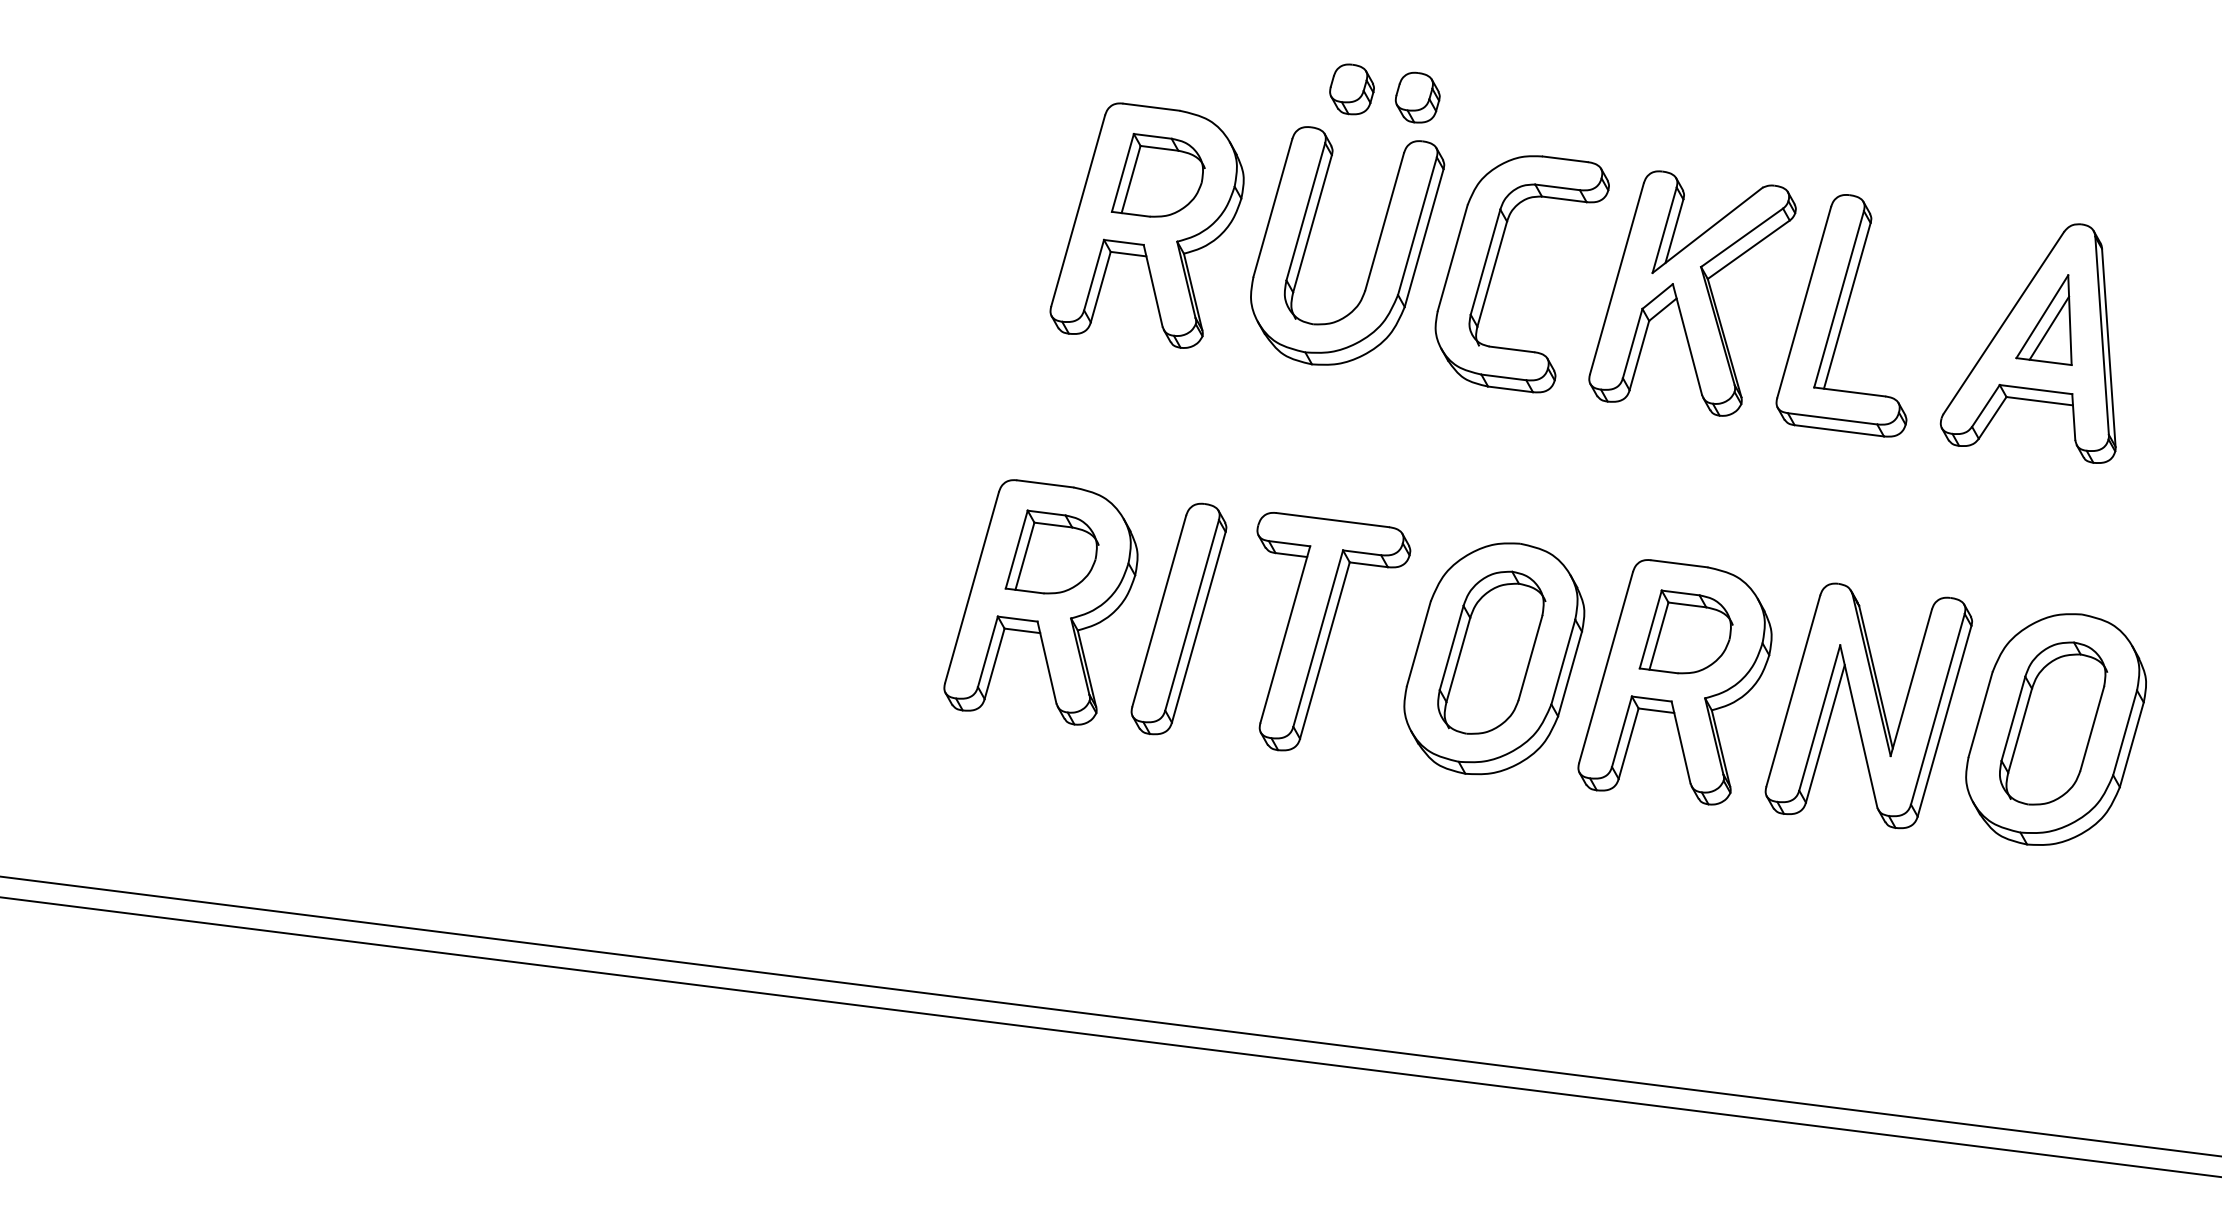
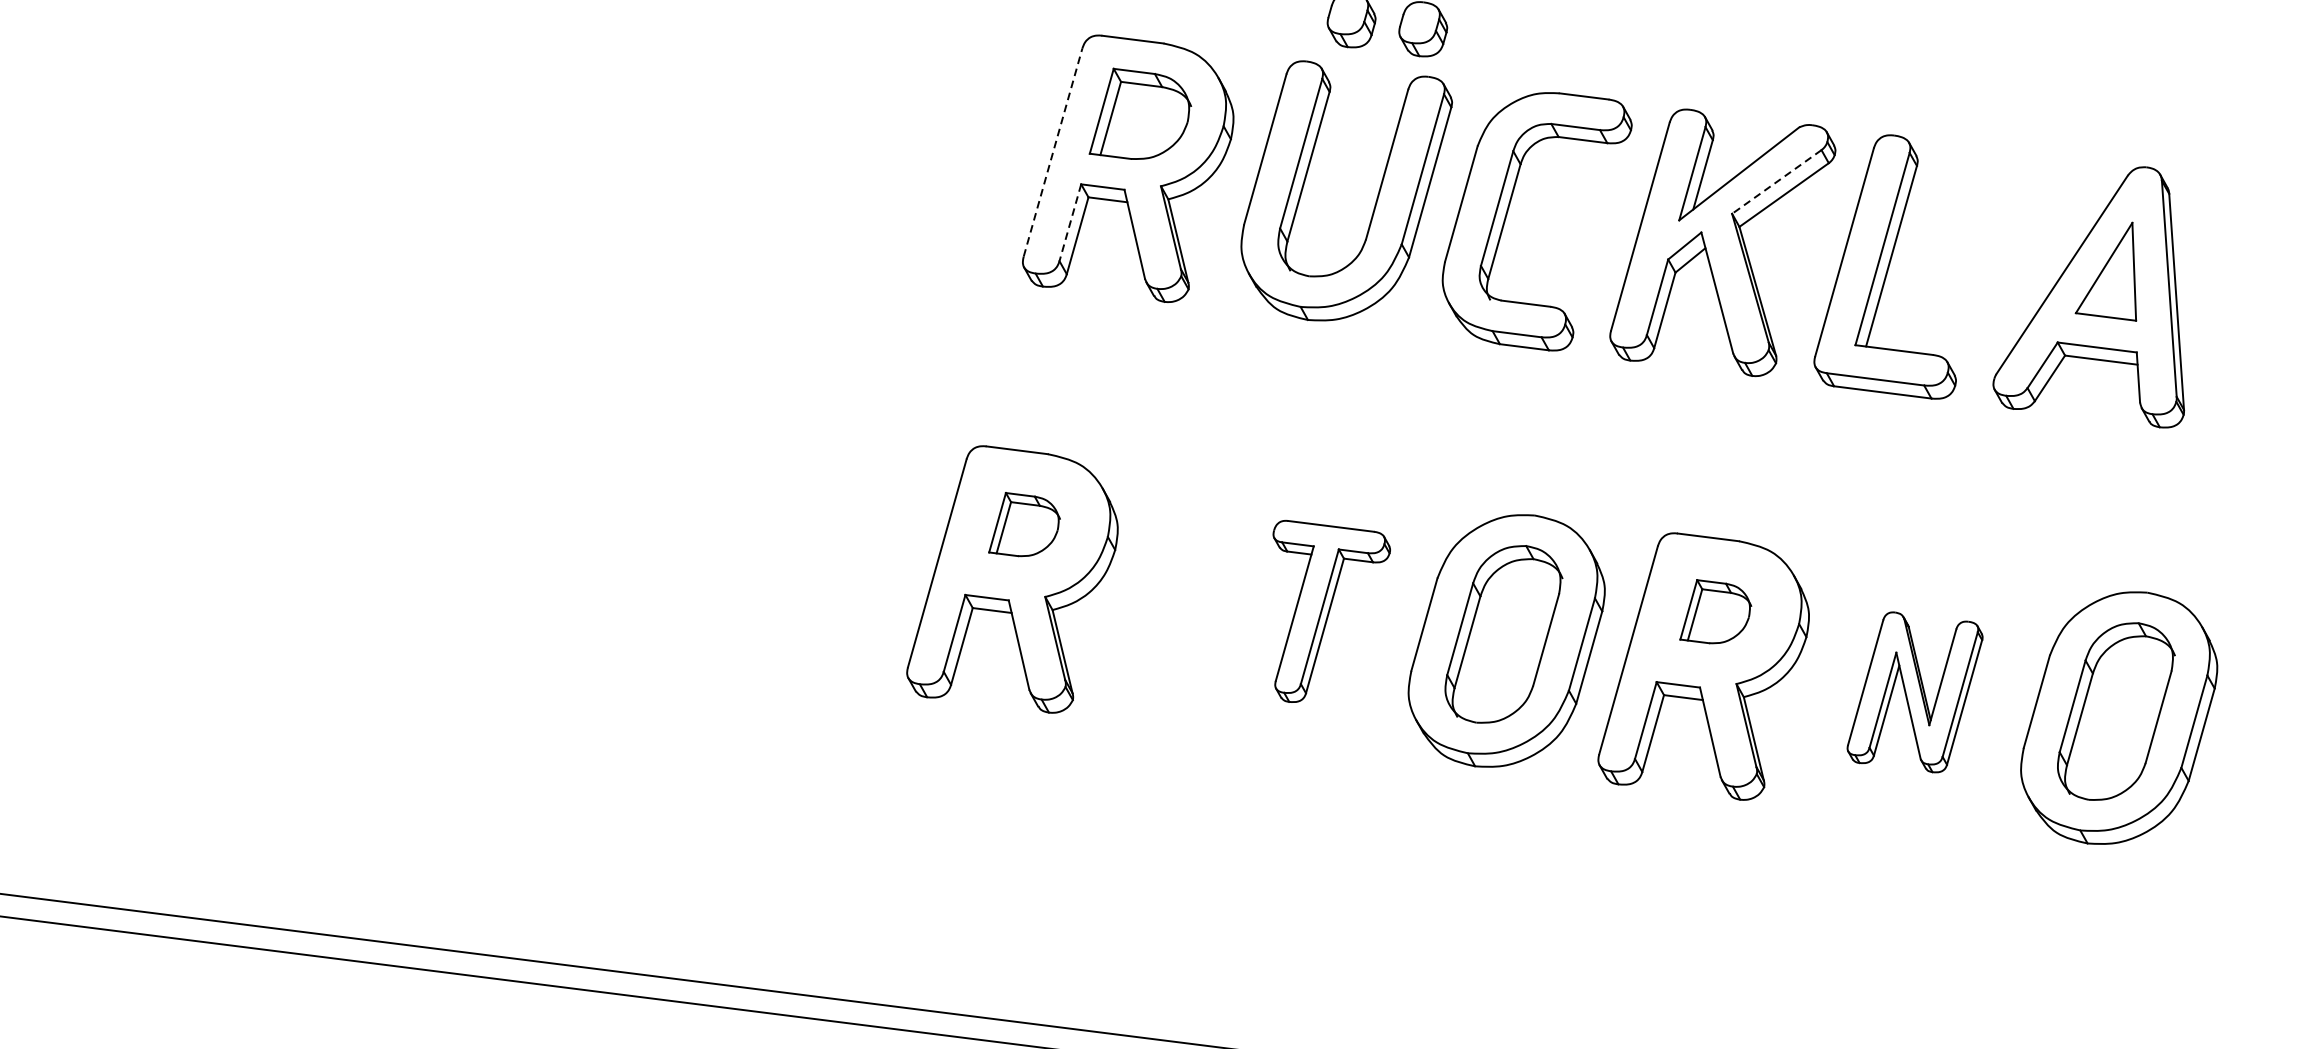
line: (1078, 210) -> (1053, 152), solid -> dashed
line: (1741, 238) -> (1776, 182), solid -> dashed
line: (1094, 275) -> (1070, 223), solid -> dashed
line: (2049, 327) -> (2111, 279), removed
part: (1051, 551) -> (1023, 523), size x0.7
part: (1178, 618) -> (1162, 597), removed
part: (1333, 631) -> (1331, 611), size x0.7
part: (1685, 631) -> (1715, 611), size x0.7
part: (1868, 705) -> (1914, 691), size x0.6

